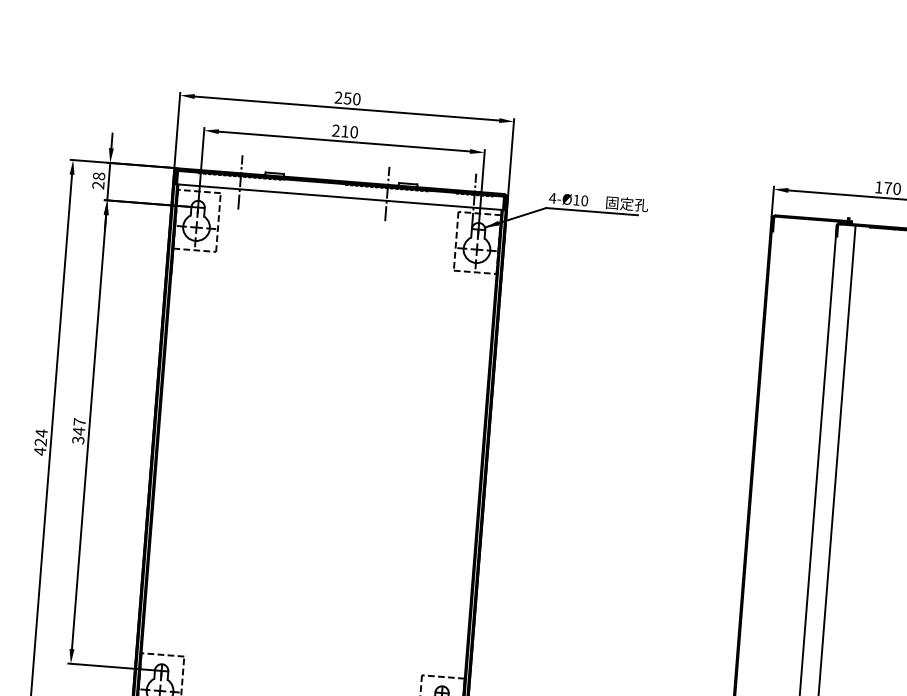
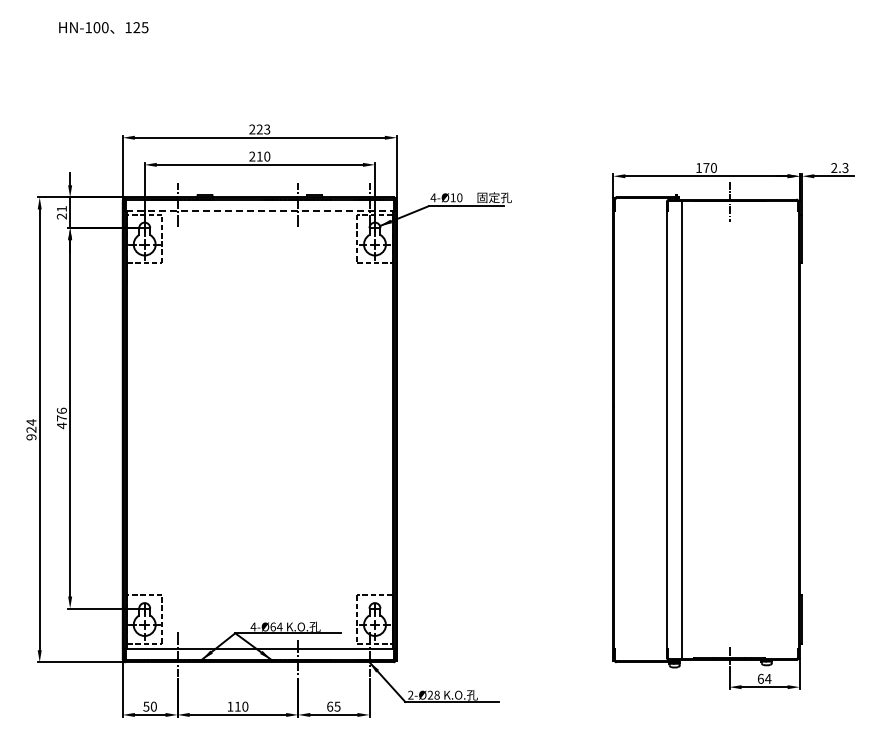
text: (352, 98) -> (263, 129), 250 -> 223
text: (98, 175) -> (61, 208), 28 -> 21
line: (339, 197) -> (259, 210), solid -> dashed
text: (78, 431) -> (61, 418), 347 -> 476
text: (40, 451) -> (31, 437), 424 -> 924

